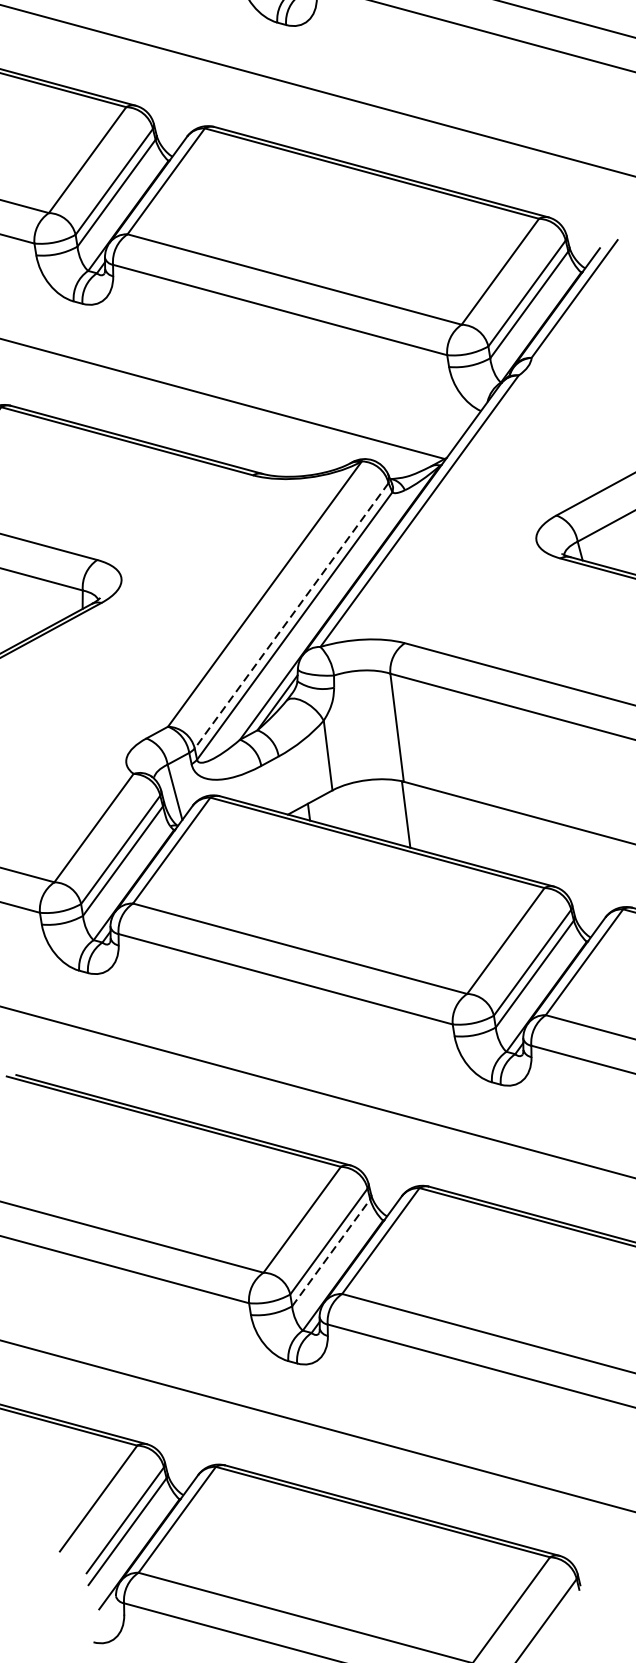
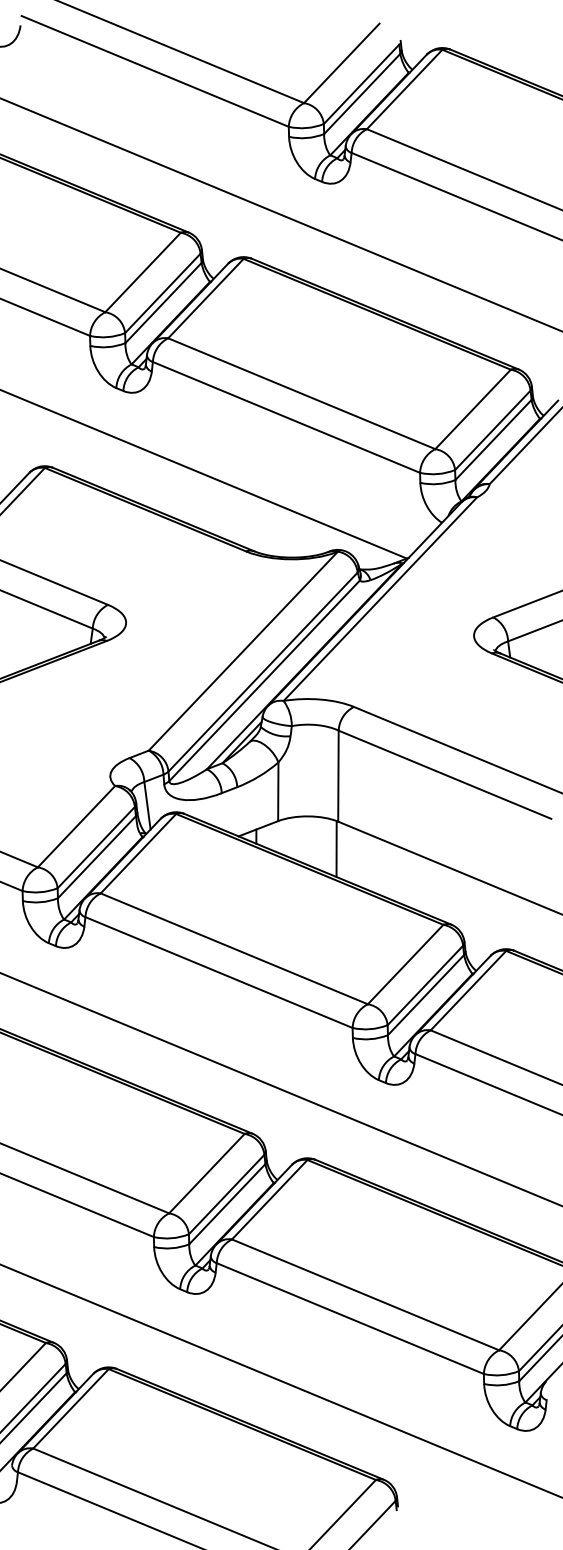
line: (290, 616) -> (262, 672), dashed -> solid
line: (331, 1252) -> (227, 1203), dashed -> solid

